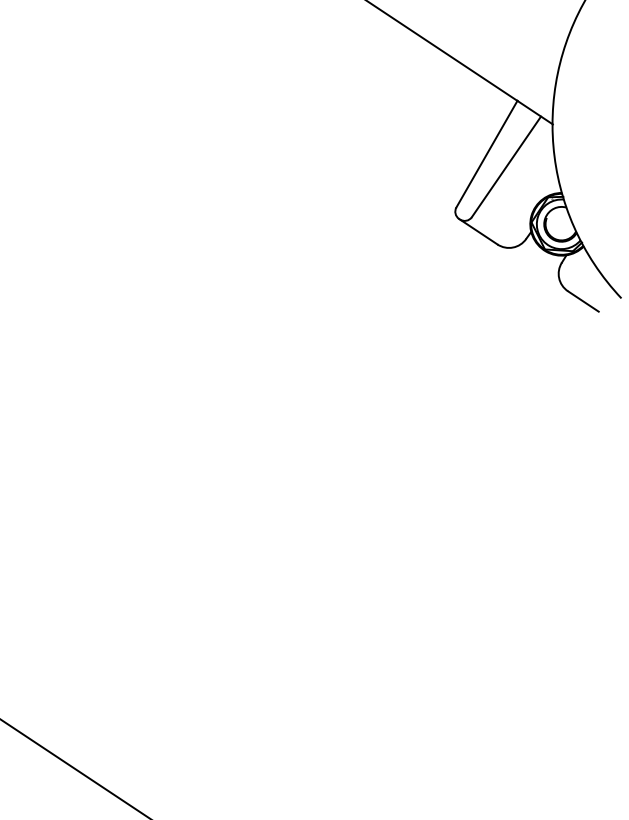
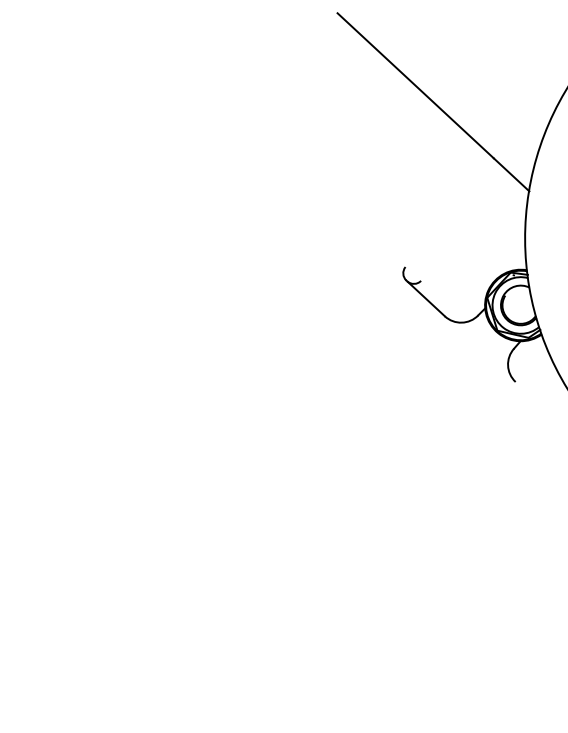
line: (486, 153) -> (449, 211), removed
line: (506, 166) -> (469, 230), removed
line: (583, 301) -> (531, 396), removed

